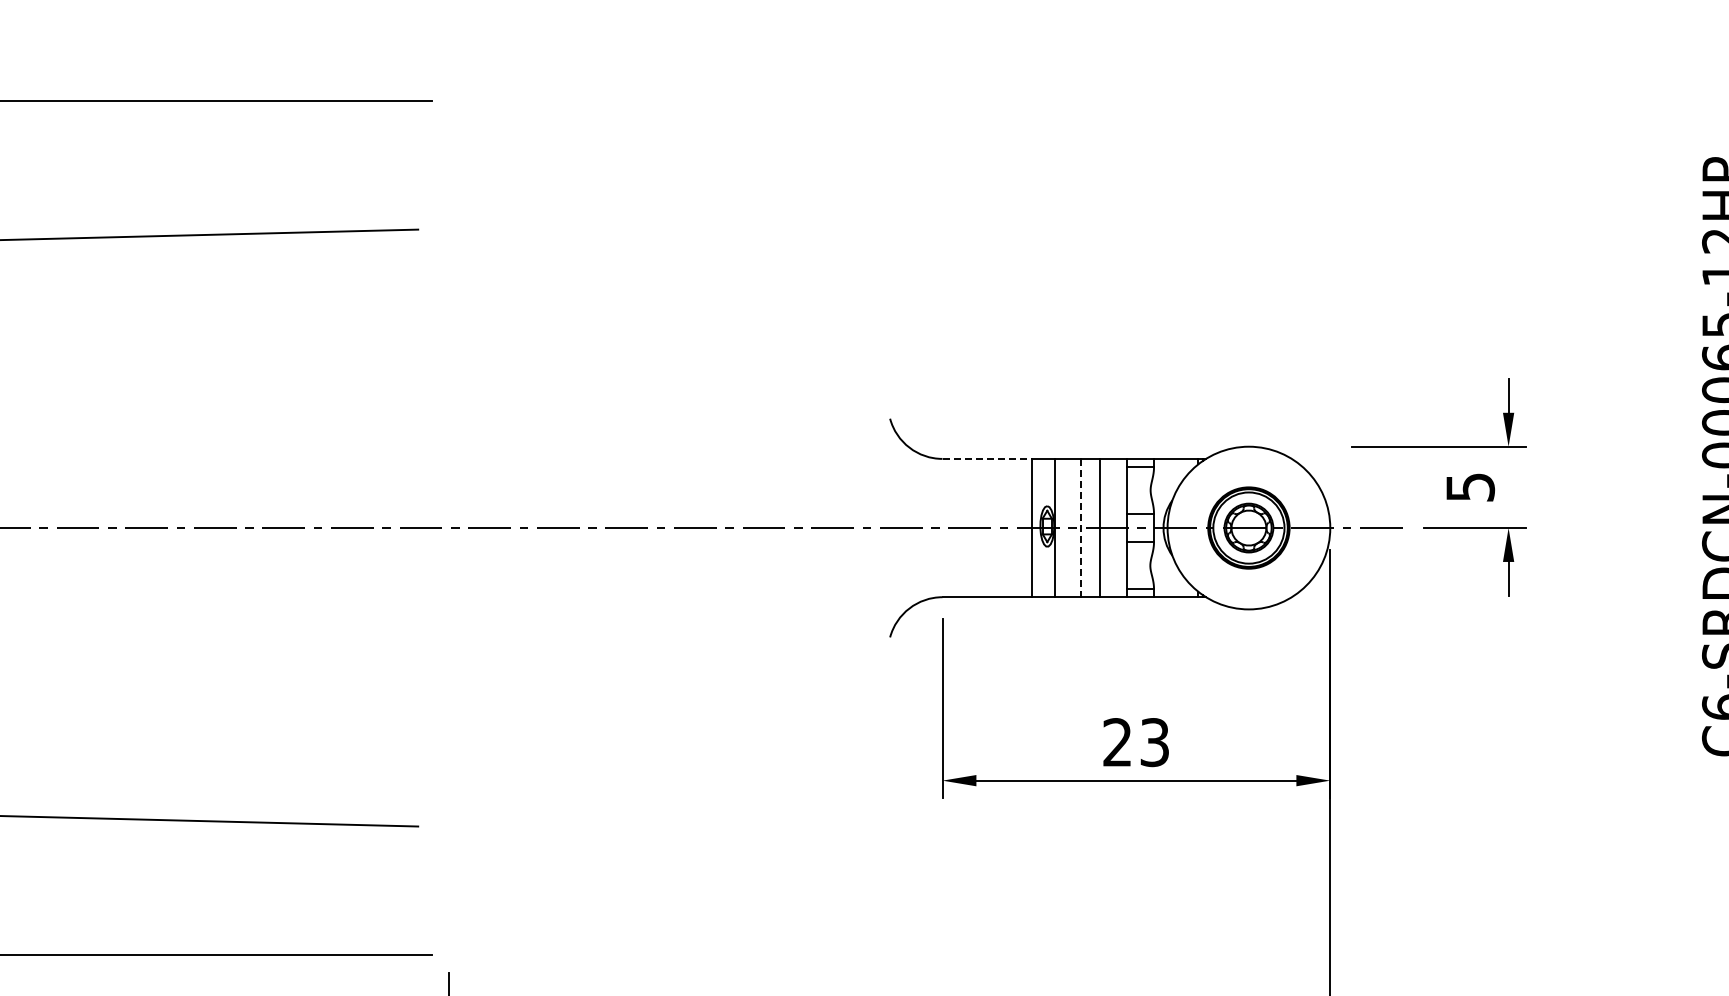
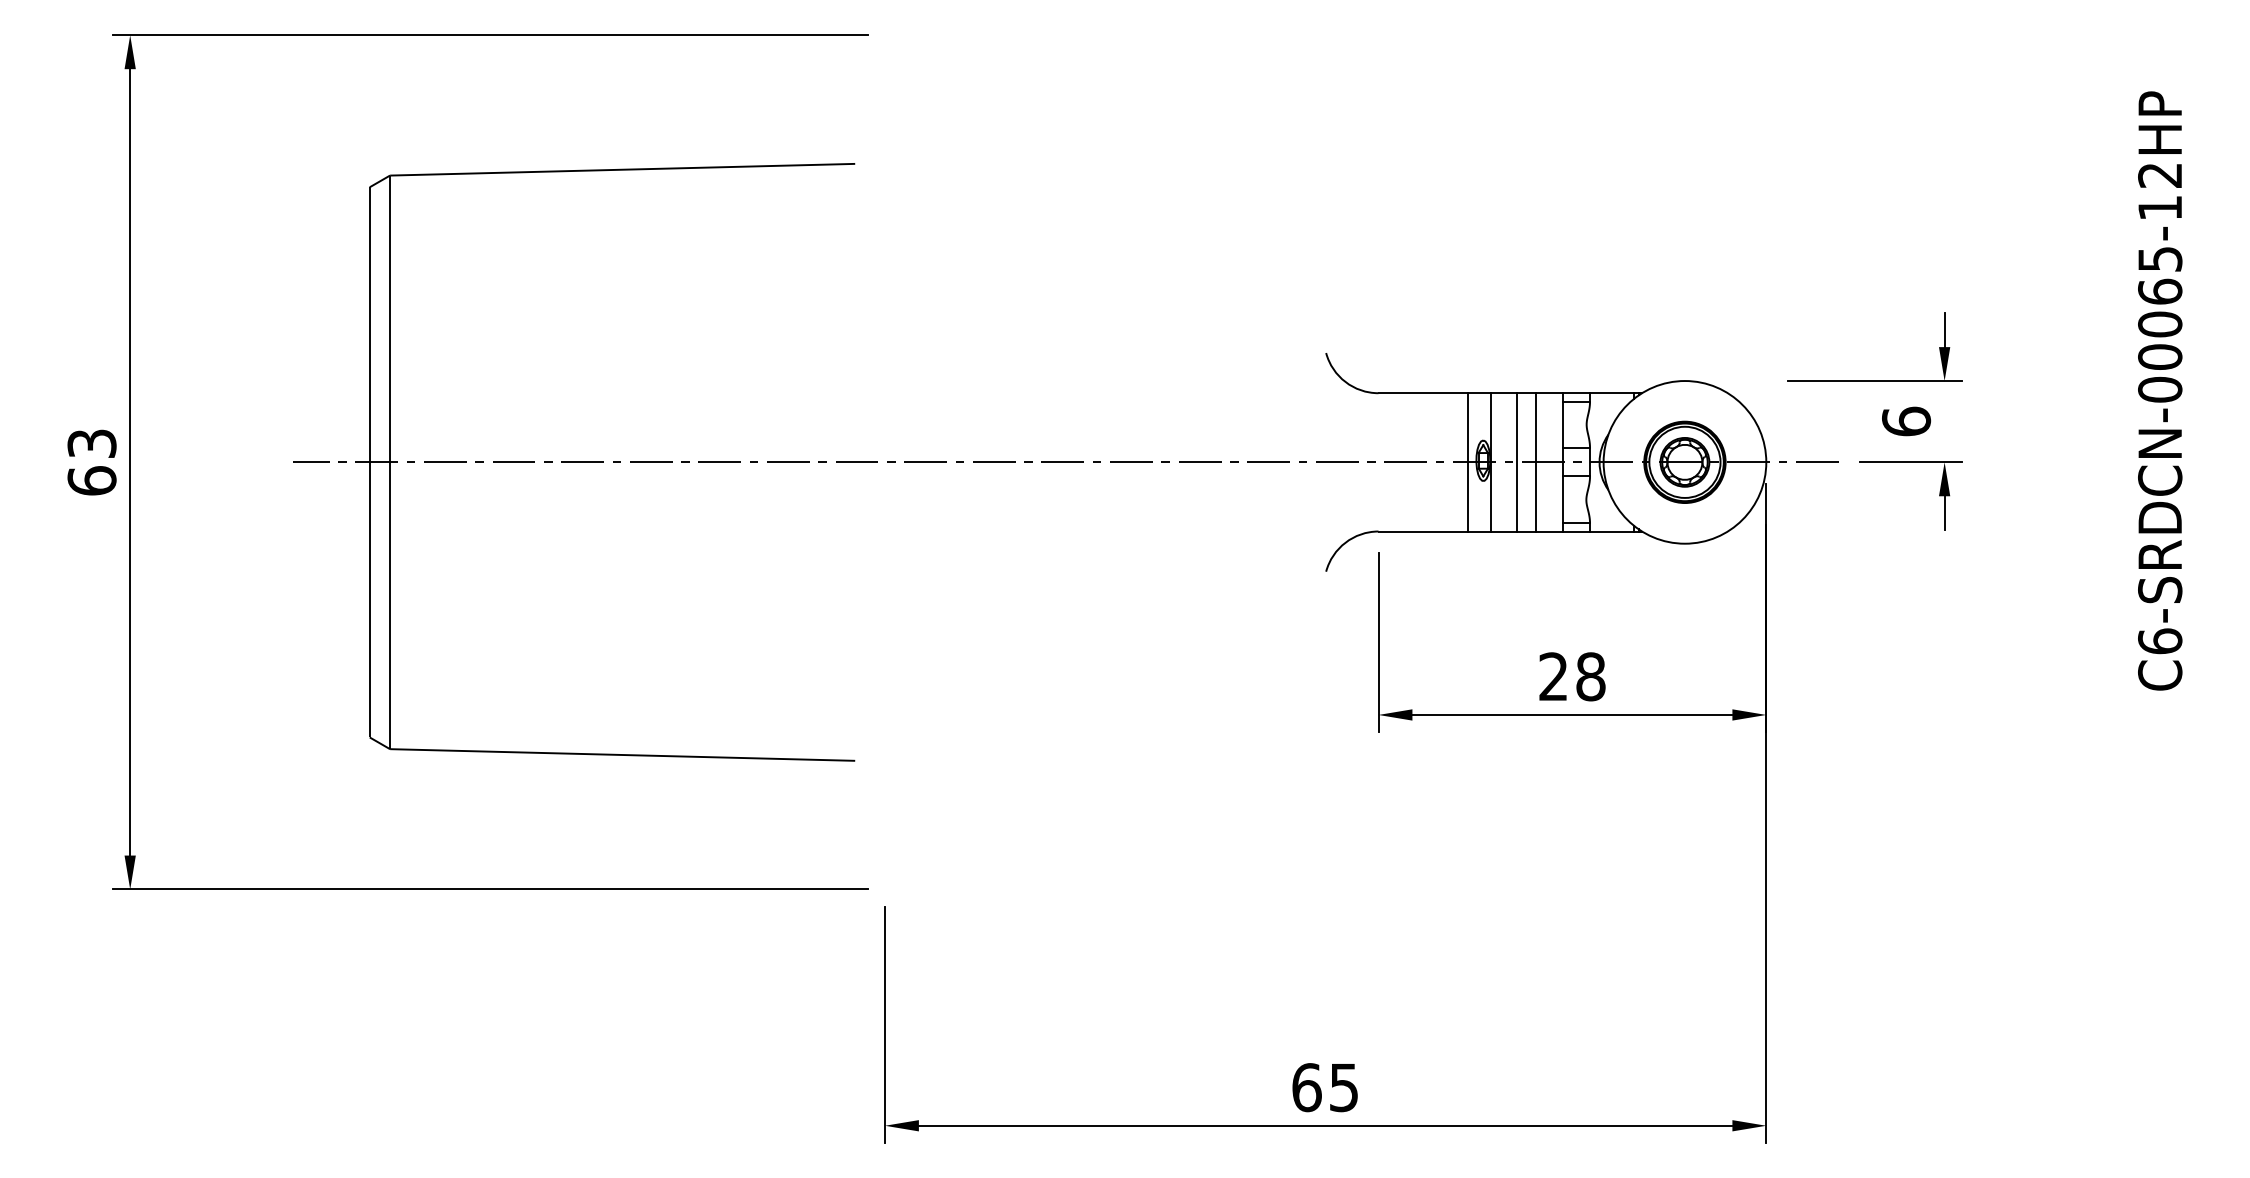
line: (987, 459) -> (1423, 393), dashed -> solid
text: (1470, 487) -> (1906, 421), 5 -> 6
line: (1080, 528) -> (1516, 462), dashed -> solid
text: (1154, 742) -> (1590, 676), 23 -> 28

